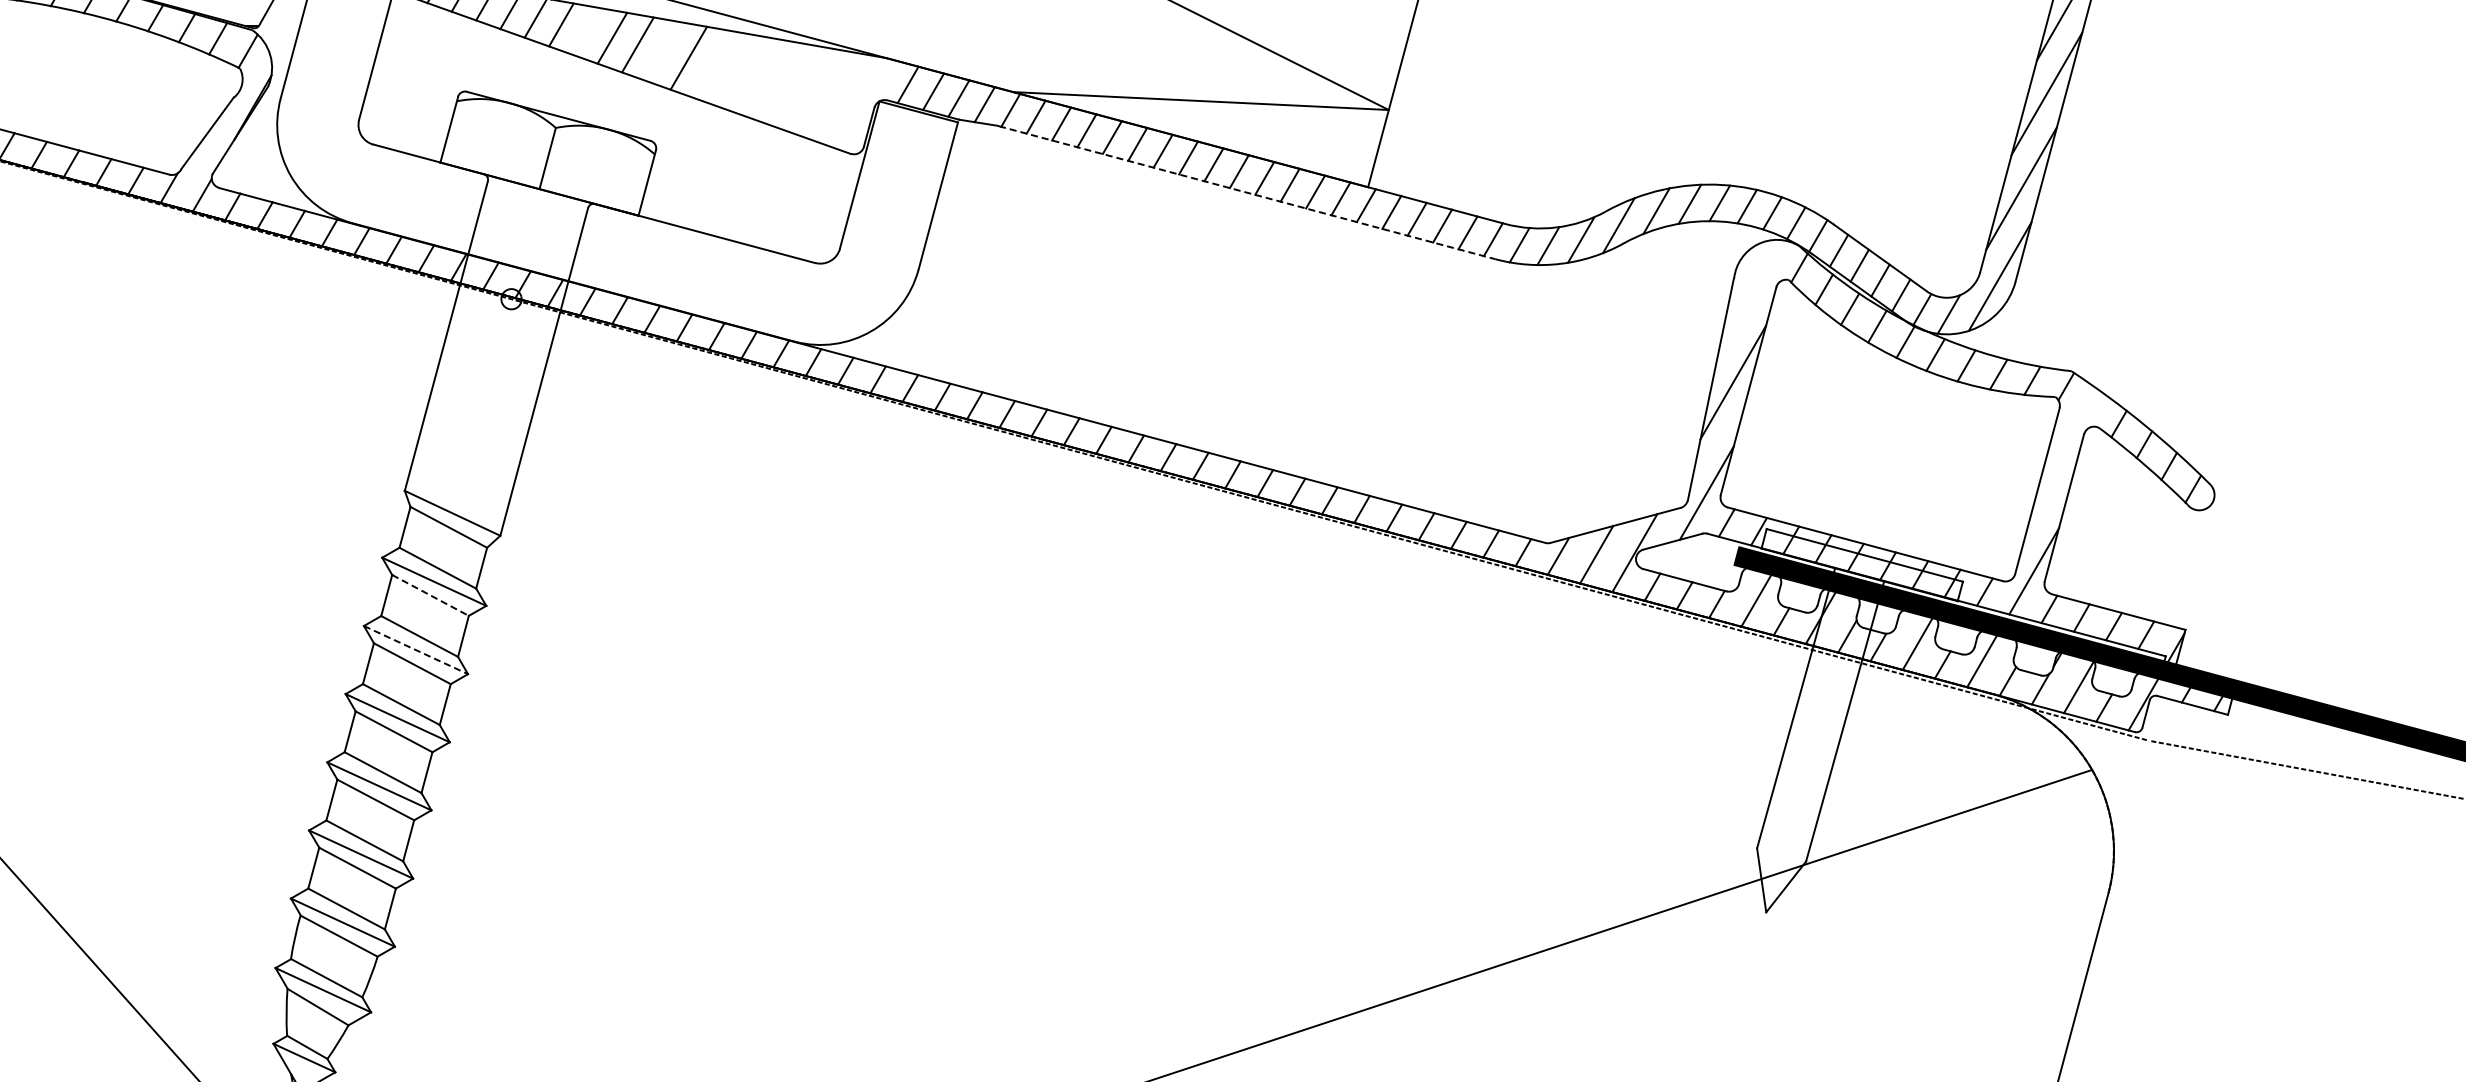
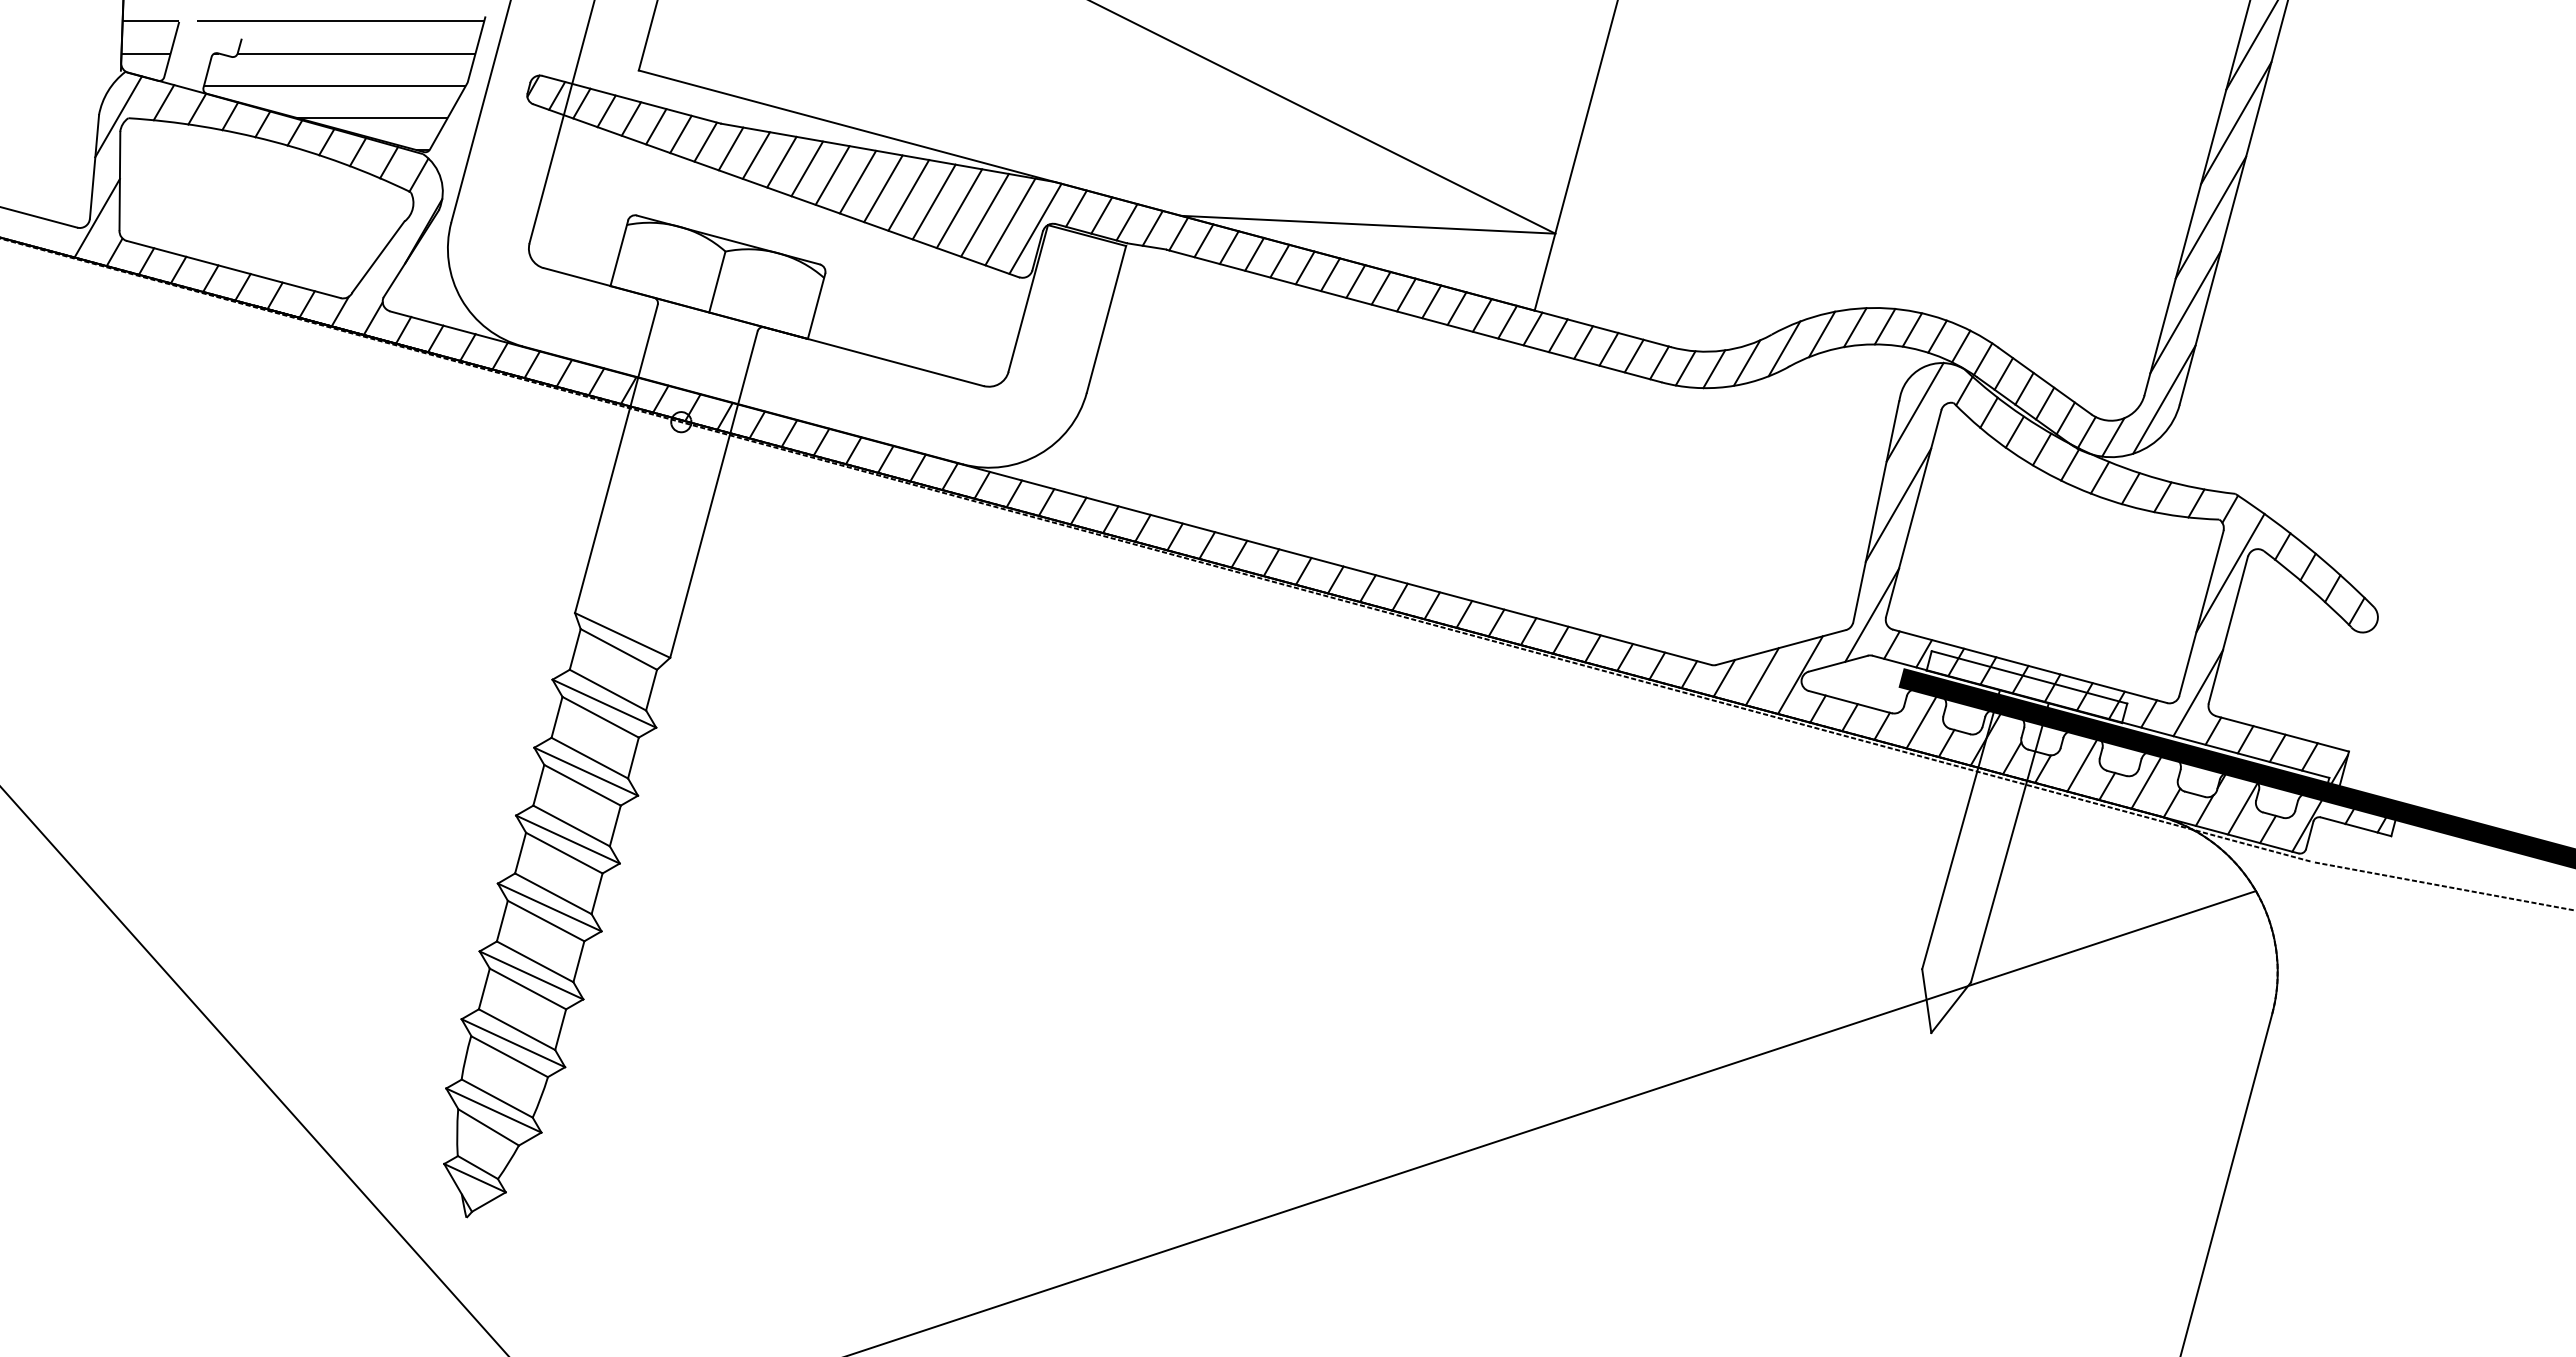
line: (586, 31) -> (756, 155), added
line: (663, 51) -> (832, 175), added
line: (714, 64) -> (883, 188), added
line: (739, 71) -> (908, 195), added
line: (764, 77) -> (933, 201), added
line: (790, 84) -> (959, 208), added
line: (815, 90) -> (984, 214), added
line: (841, 97) -> (1010, 221), added
line: (867, 104) -> (1035, 228), added
line: (1247, 193) -> (1414, 316), dashed -> solid
line: (1749, 288) -> (1914, 411), added
line: (2066, 450) -> (2230, 572), added
line: (431, 595) -> (601, 717), dashed -> solid
line: (416, 649) -> (586, 771), dashed -> solid

